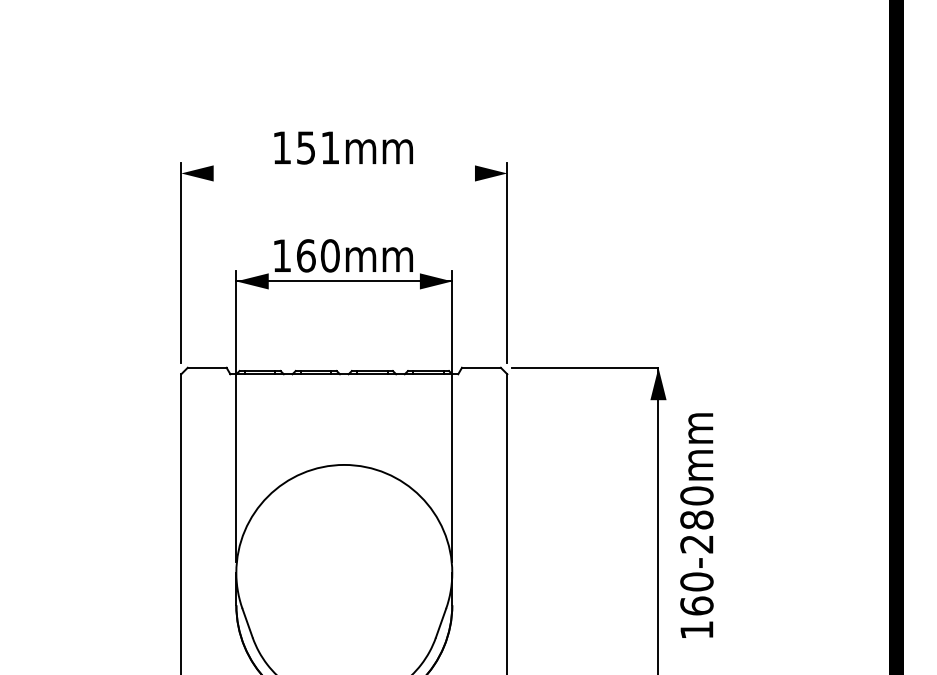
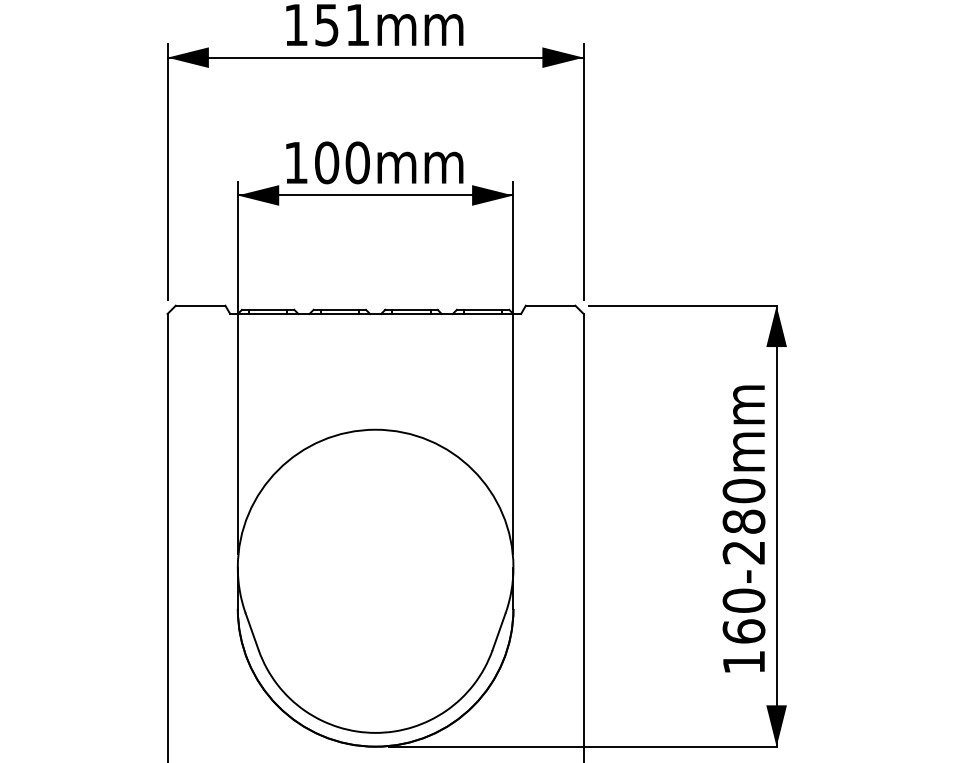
line: (344, 173) -> (375, 57), added
text: (305, 255) -> (326, 162), 160mm -> 100mm
text: (696, 525) -> (743, 528), moved

